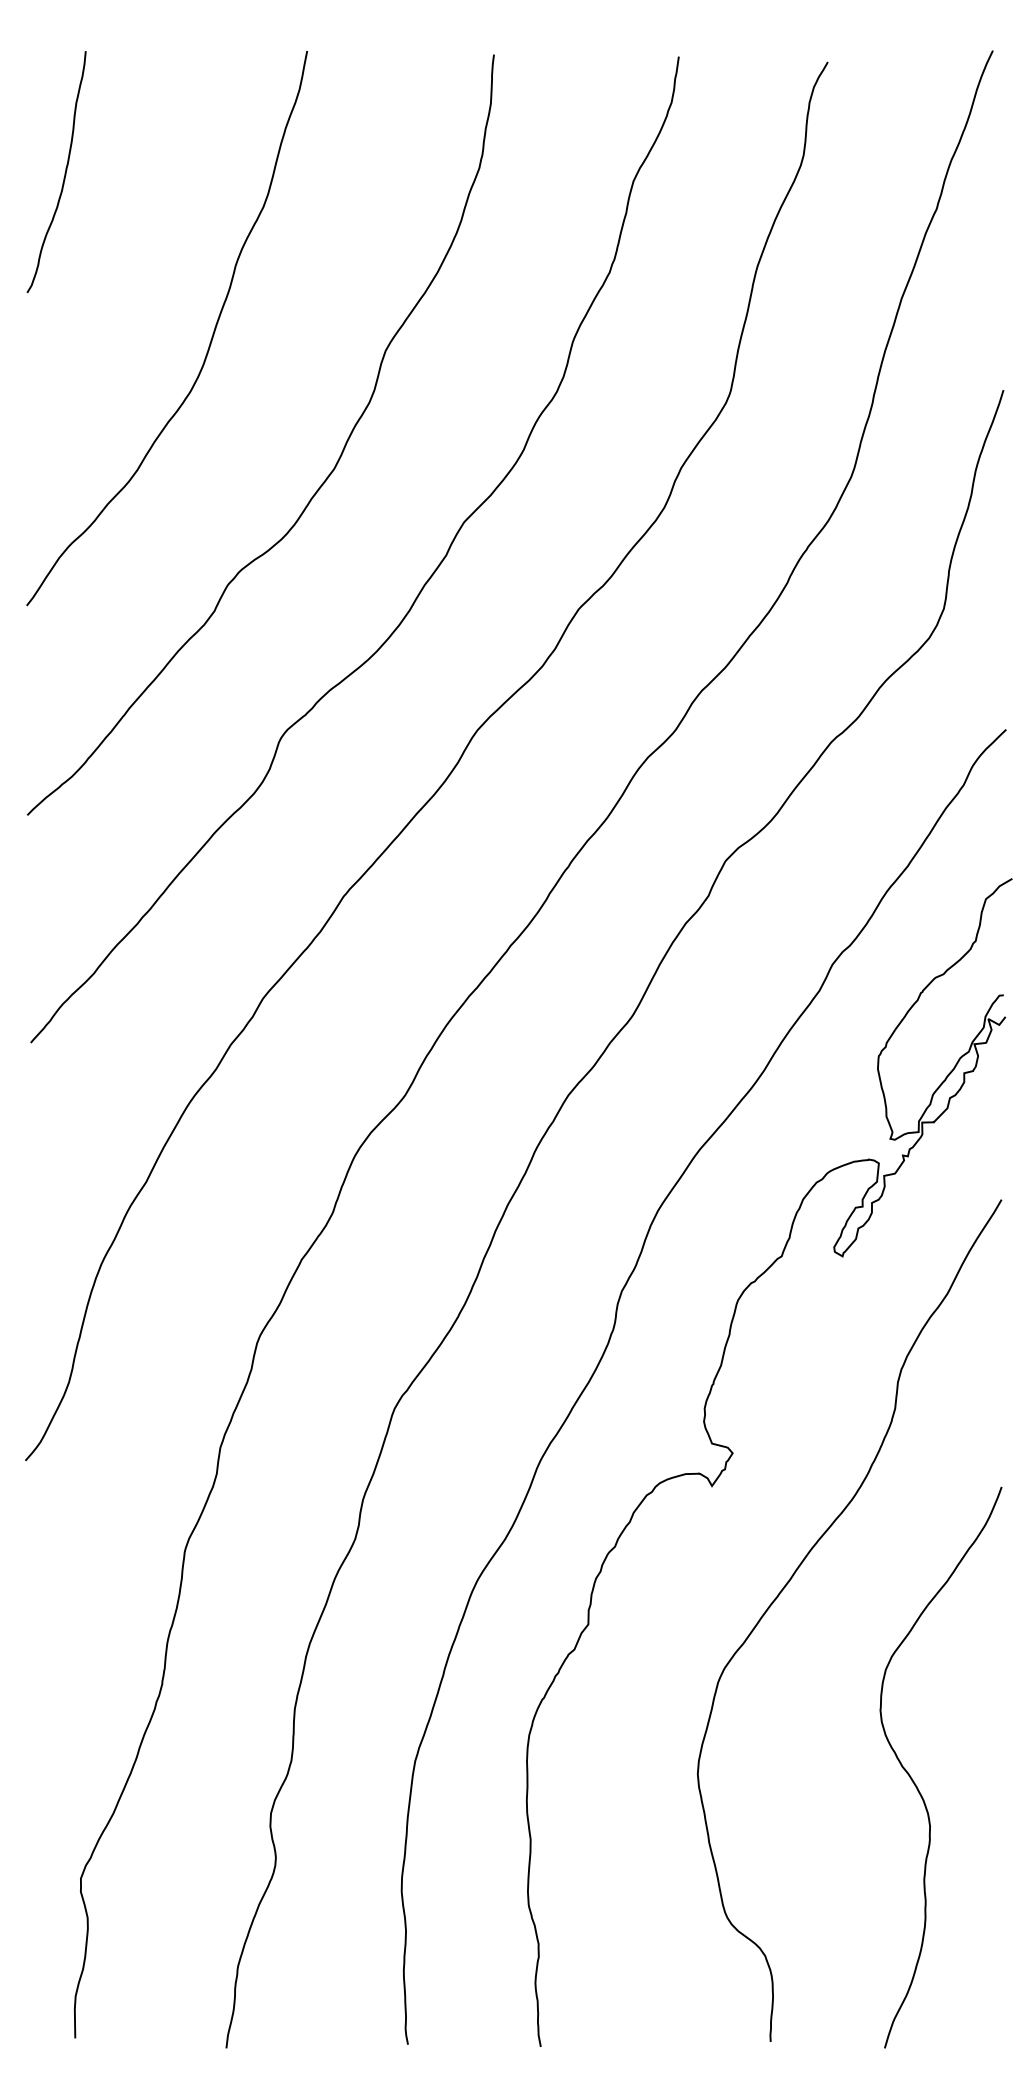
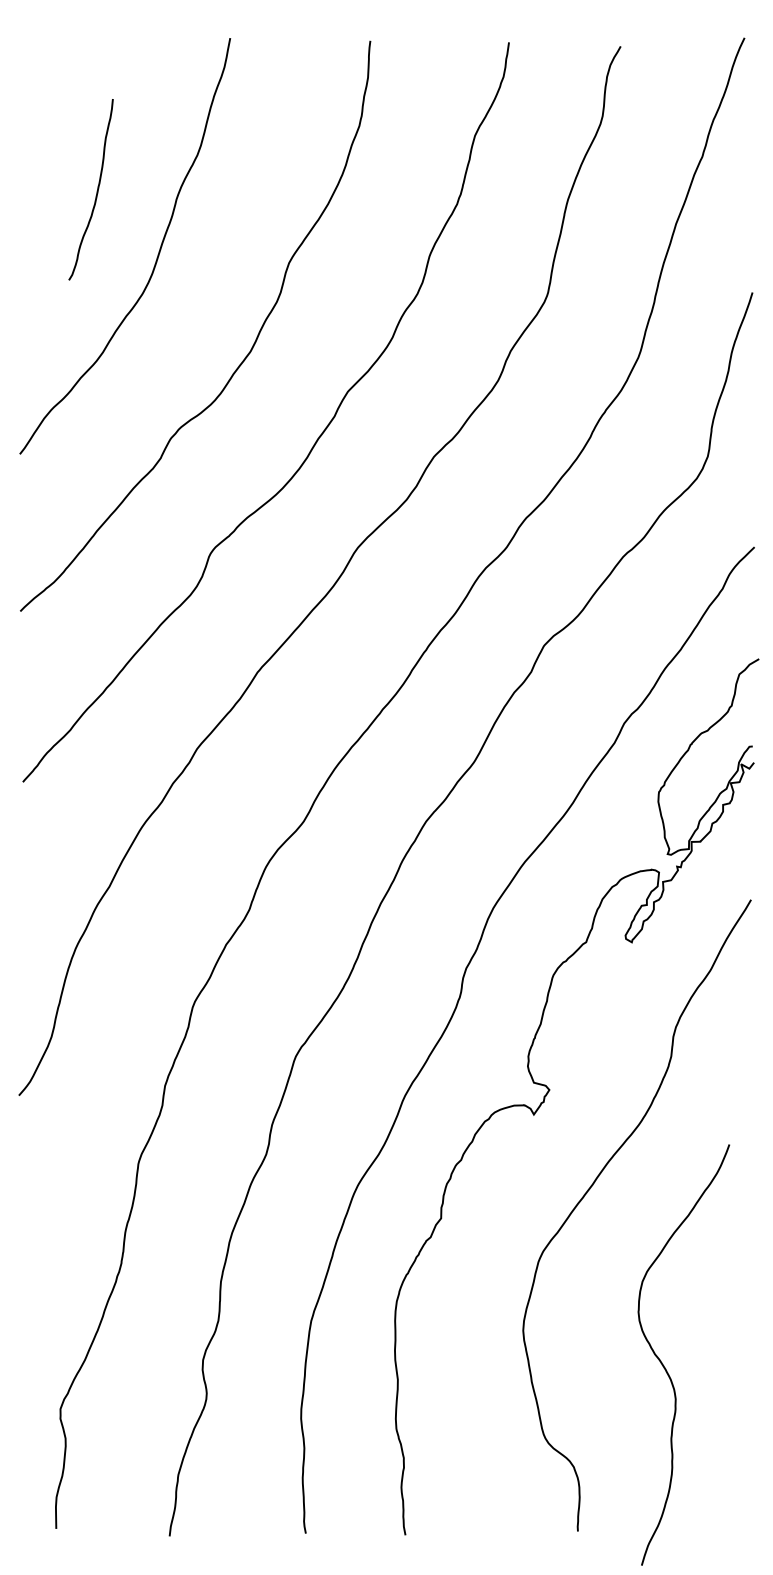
curve: (64, 172) -> (96, 190), moved
curve: (916, 1784) -> (665, 1367), moved

